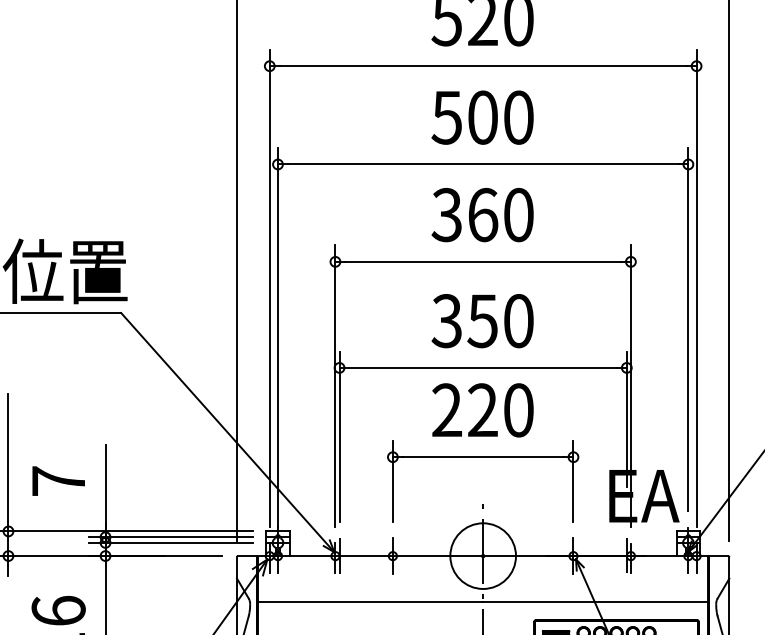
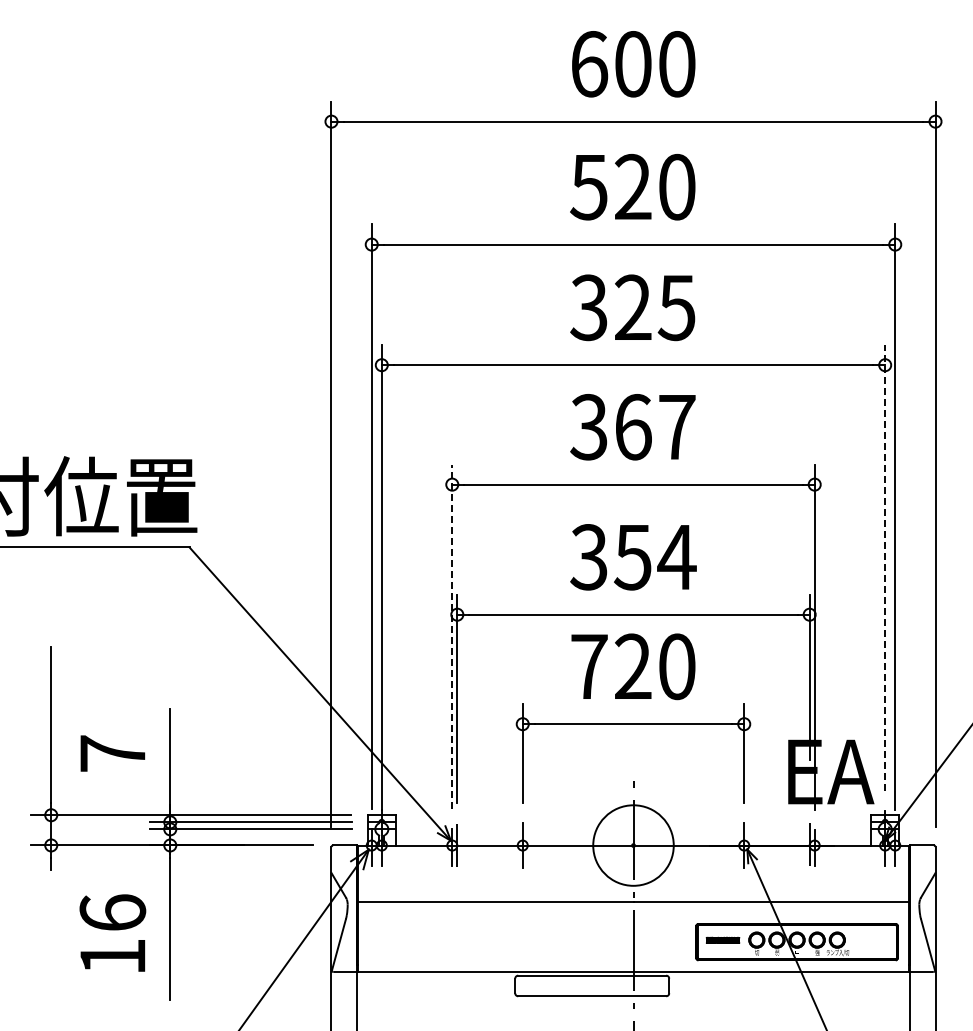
text: (482, 117) -> (632, 307), 500 -> 325
text: (519, 215) -> (677, 427), 360 -> 367
text: (518, 321) -> (676, 557), 350 -> 354
line: (688, 329) -> (885, 567), solid -> dashed
line: (335, 385) -> (452, 636), solid -> dashed
text: (447, 409) -> (589, 665), 220 -> 720

